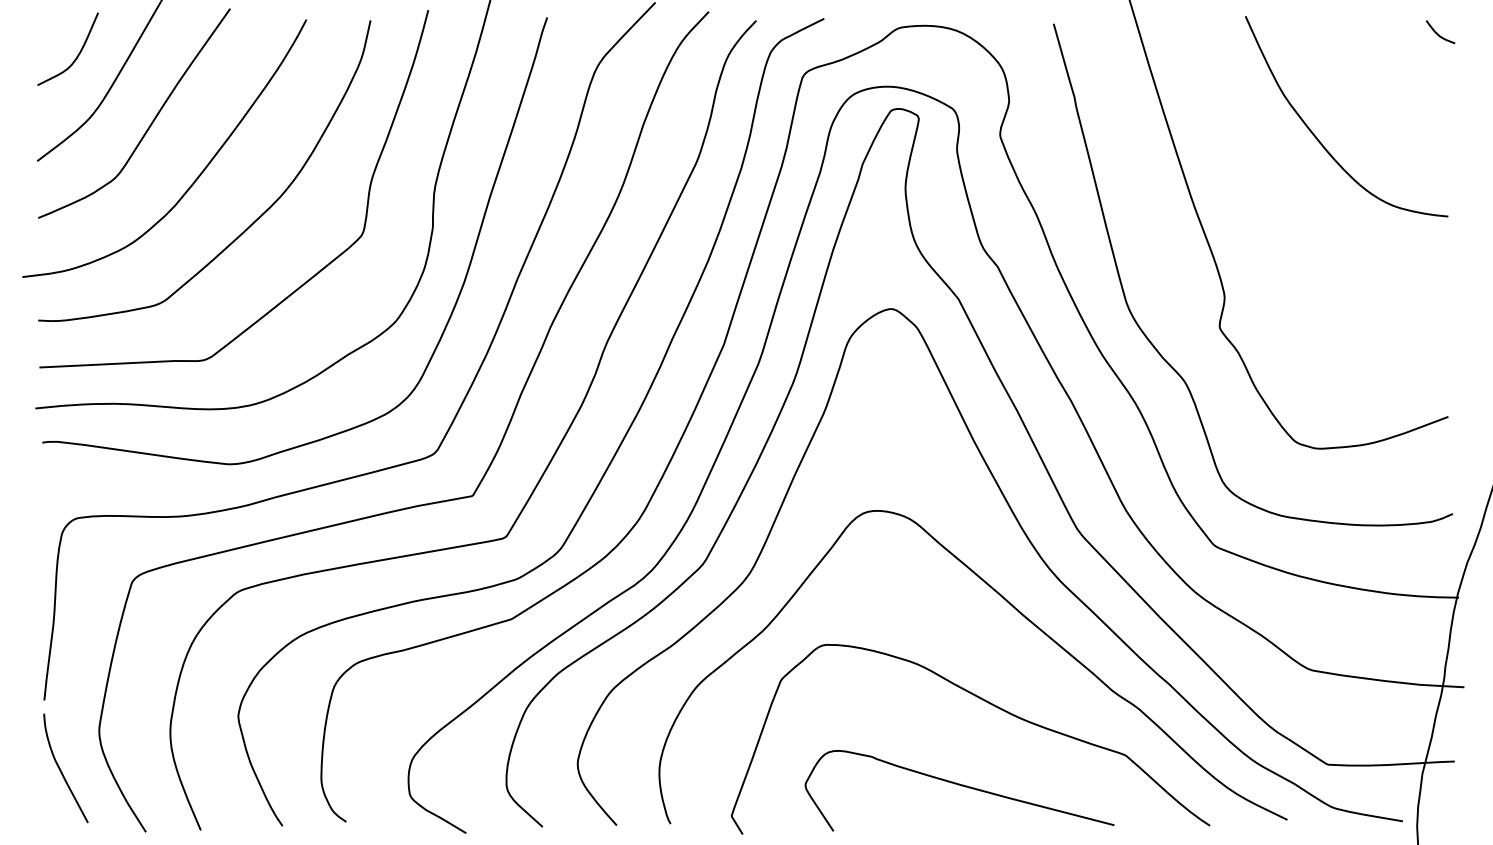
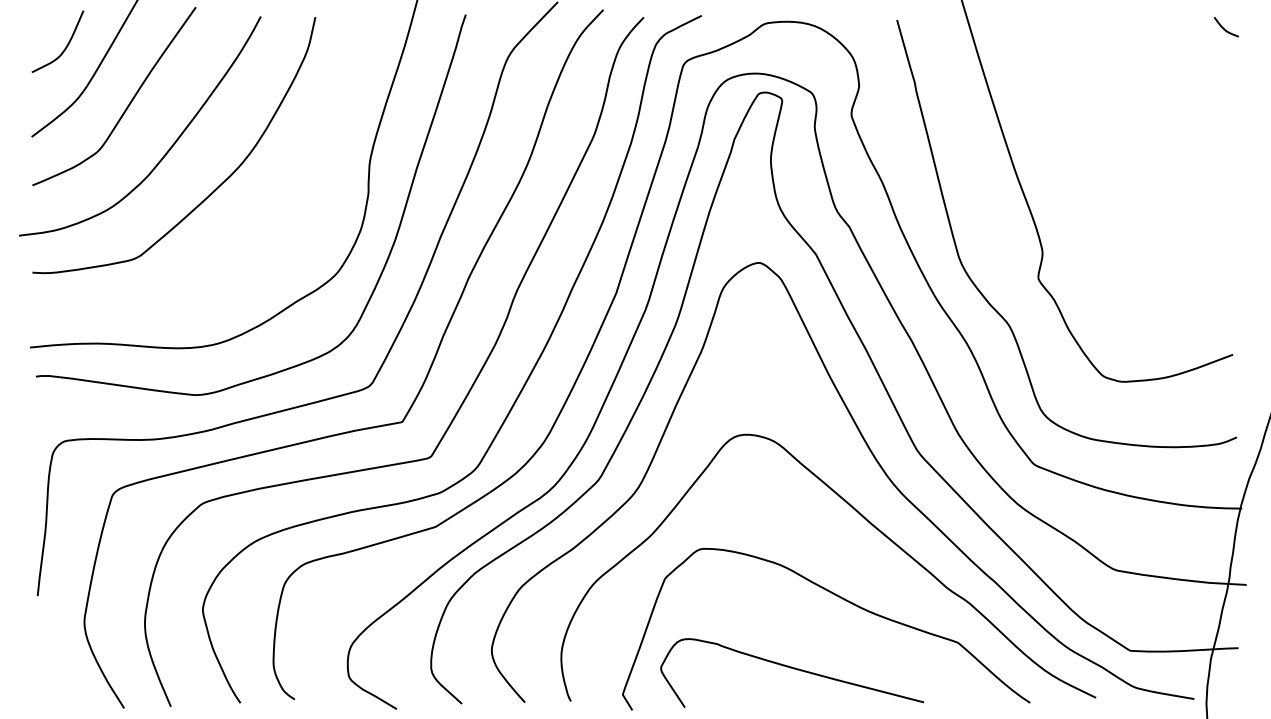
curve: (1317, 137) -> (1121, 116), removed
curve: (305, 281) -> (260, 239), removed
curve: (61, 770) -> (52, 655), removed
curve: (961, 786) -> (793, 669), moved

